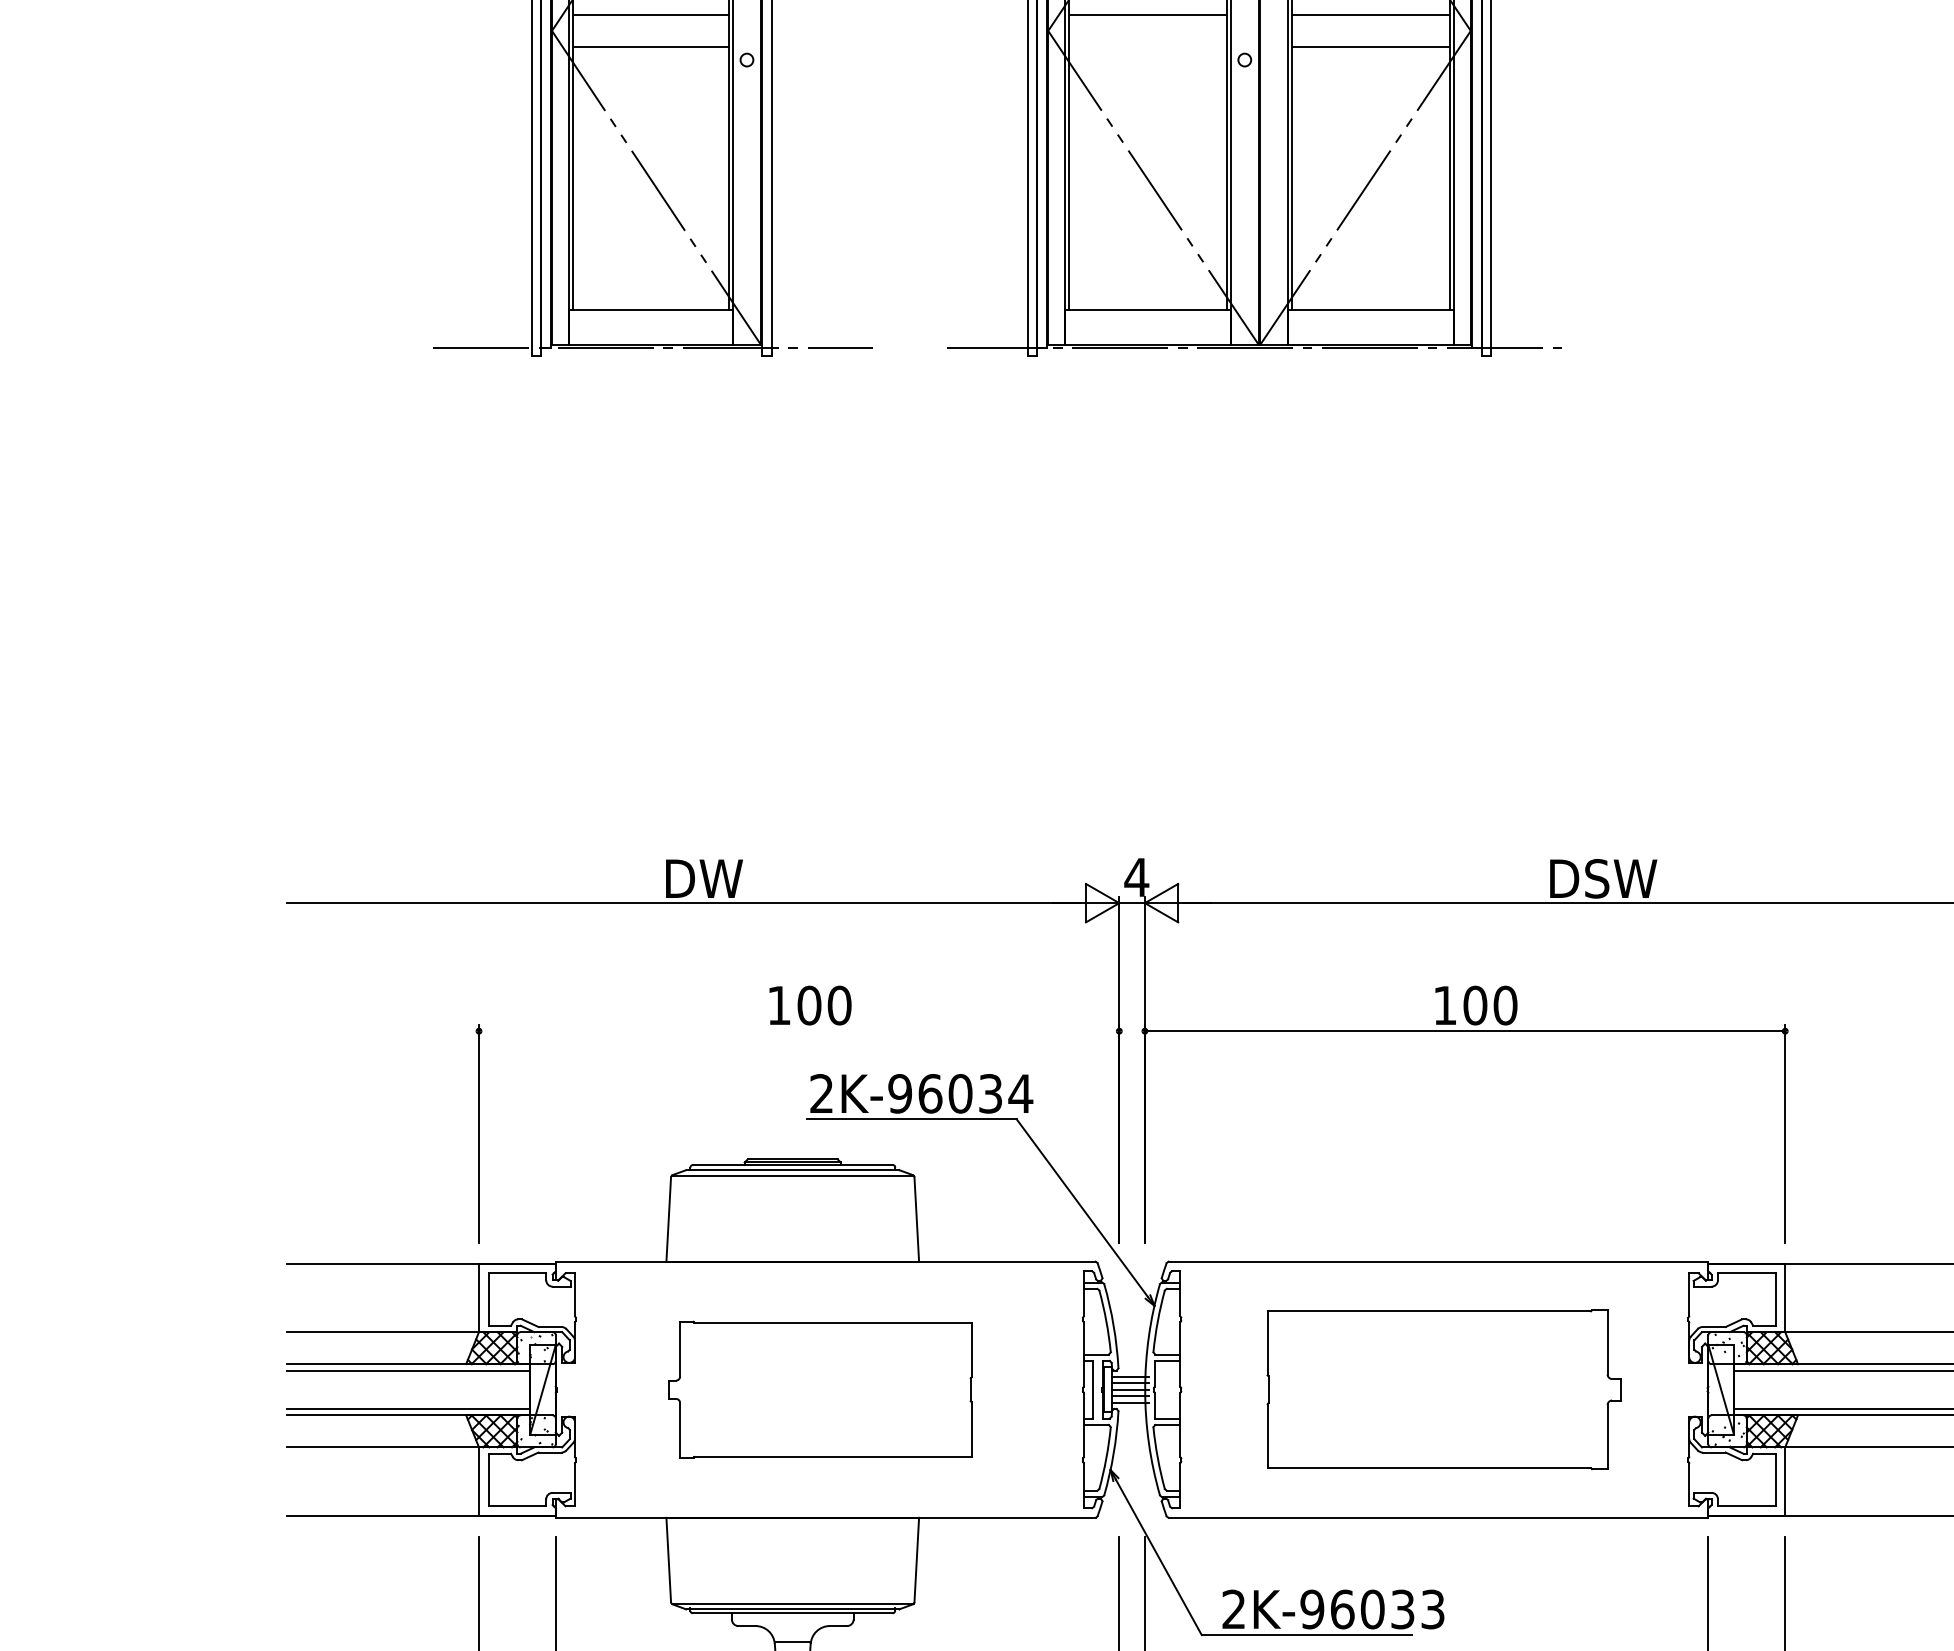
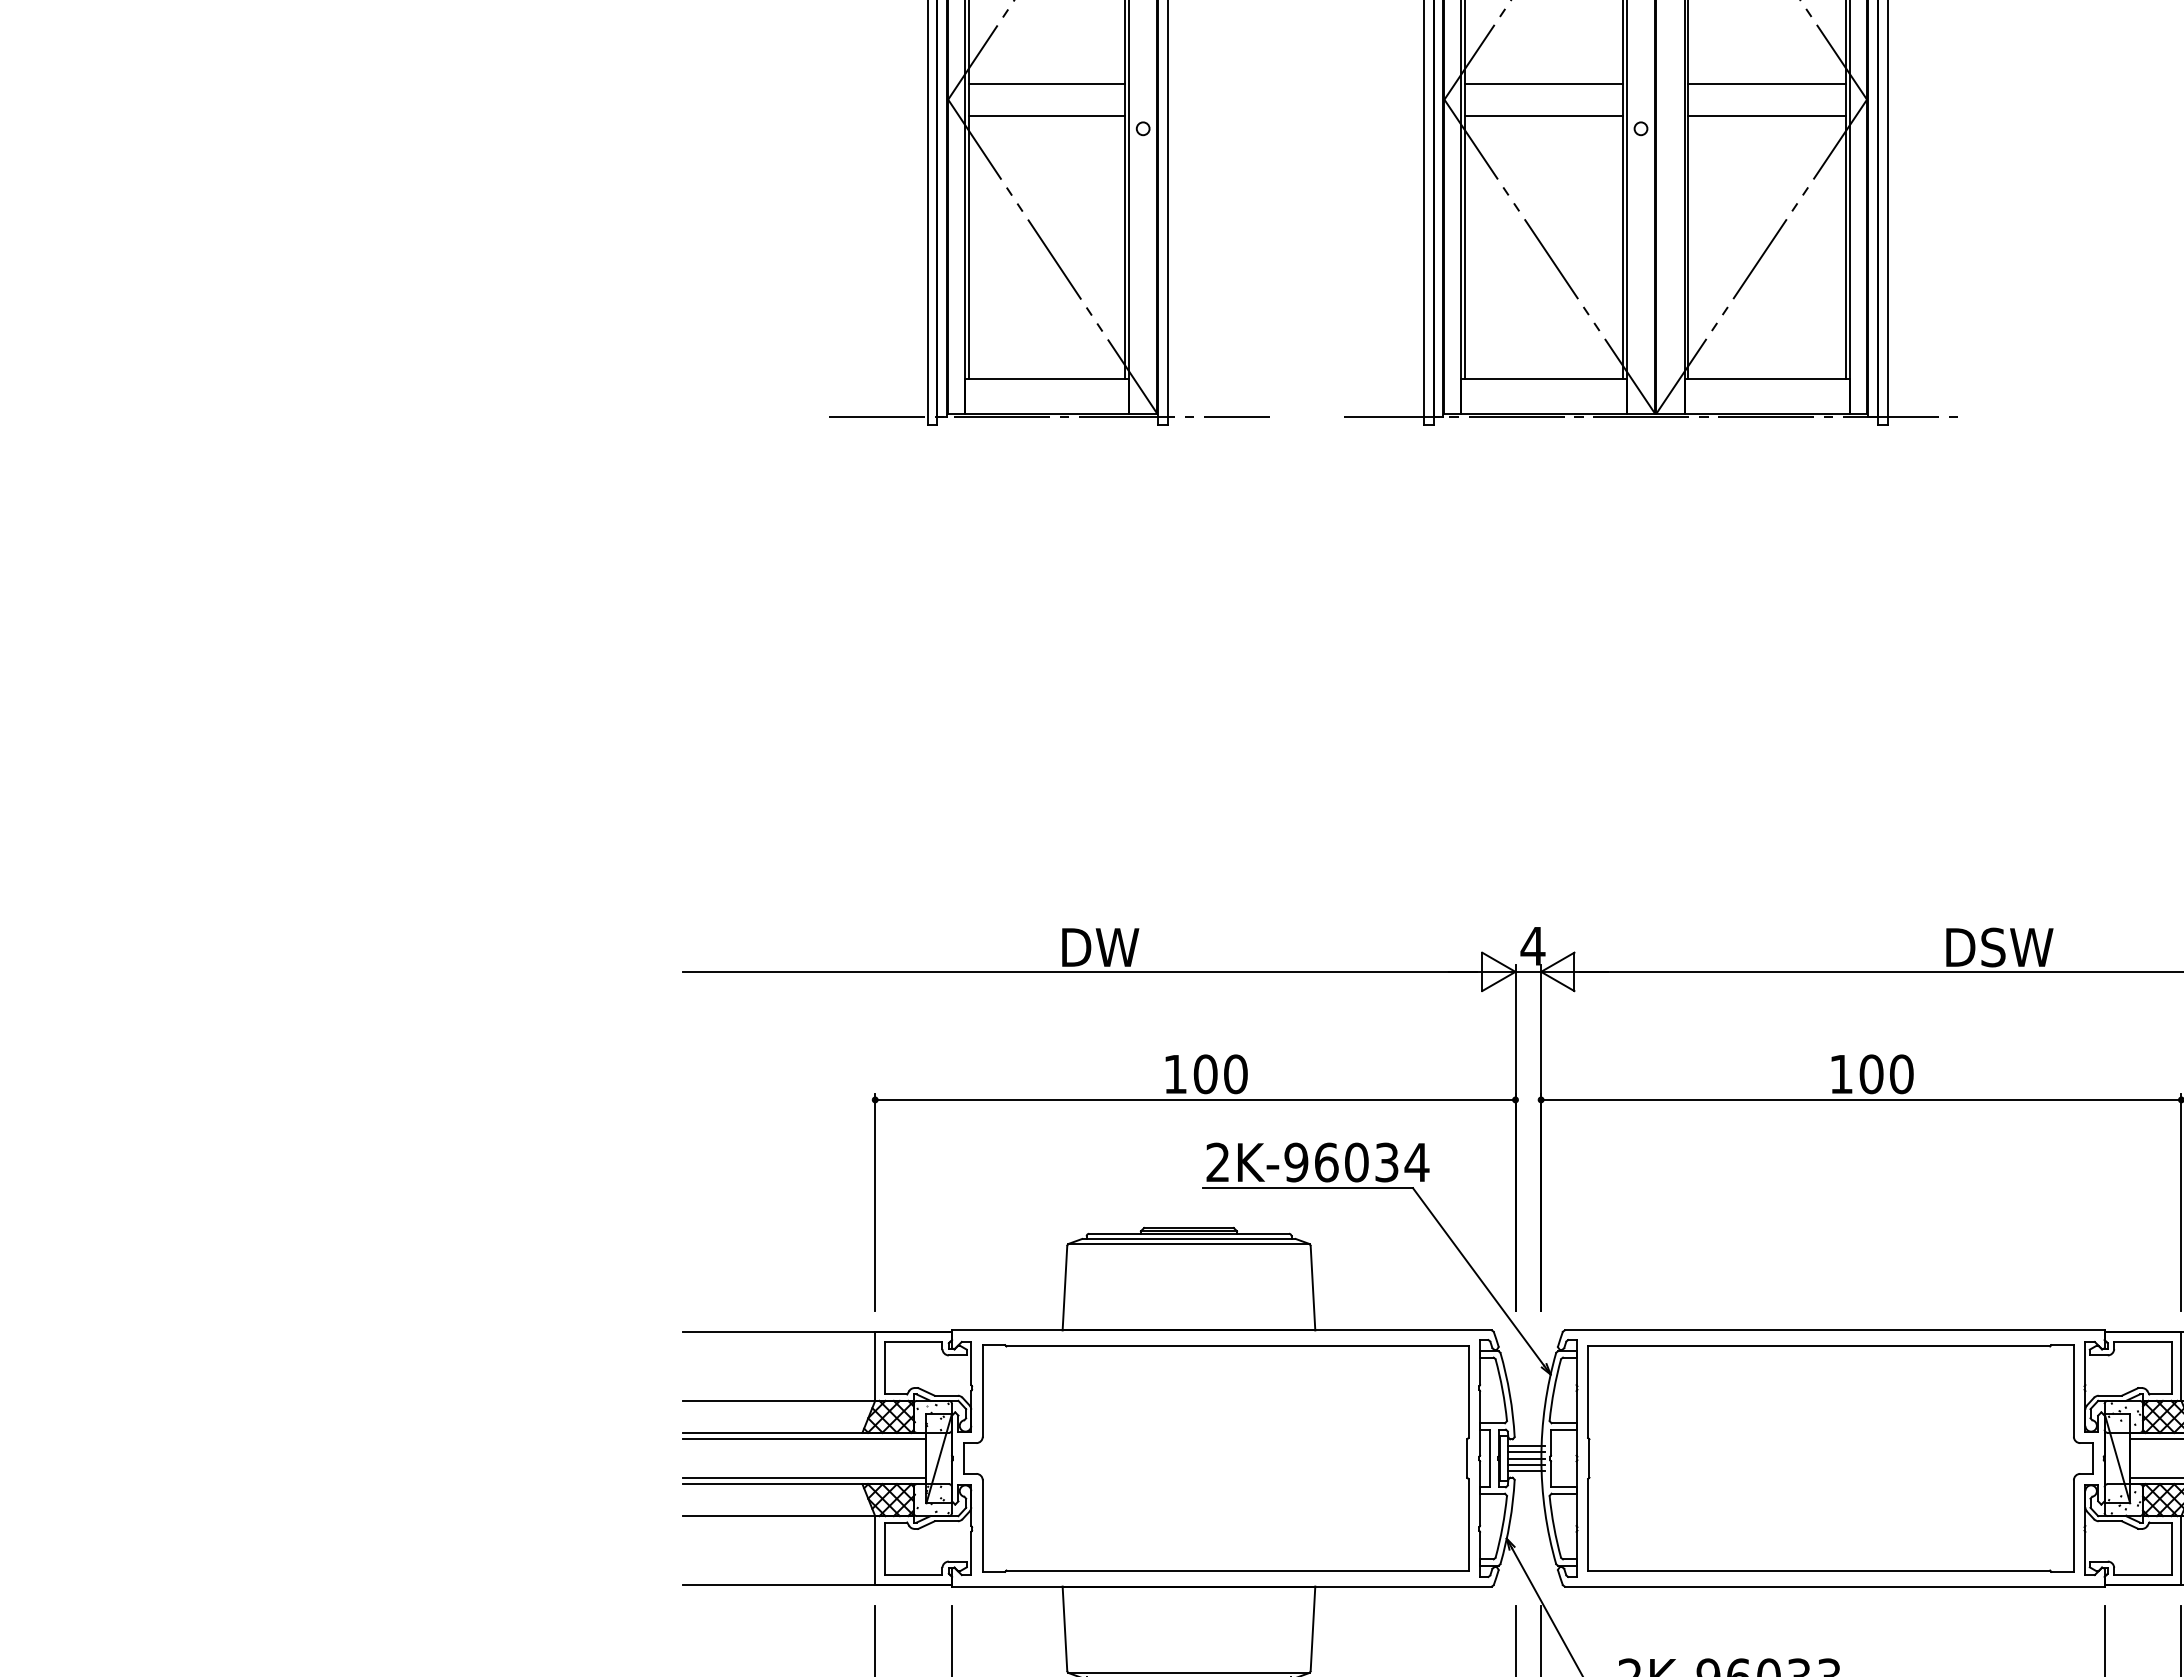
line: (1148, 46) -> (1544, 115), added
line: (799, 1030) -> (1195, 1099), added
part: (820, 1389) -> (1216, 1458), size x1.67
part: (1444, 1389) -> (1840, 1458), size x1.43

